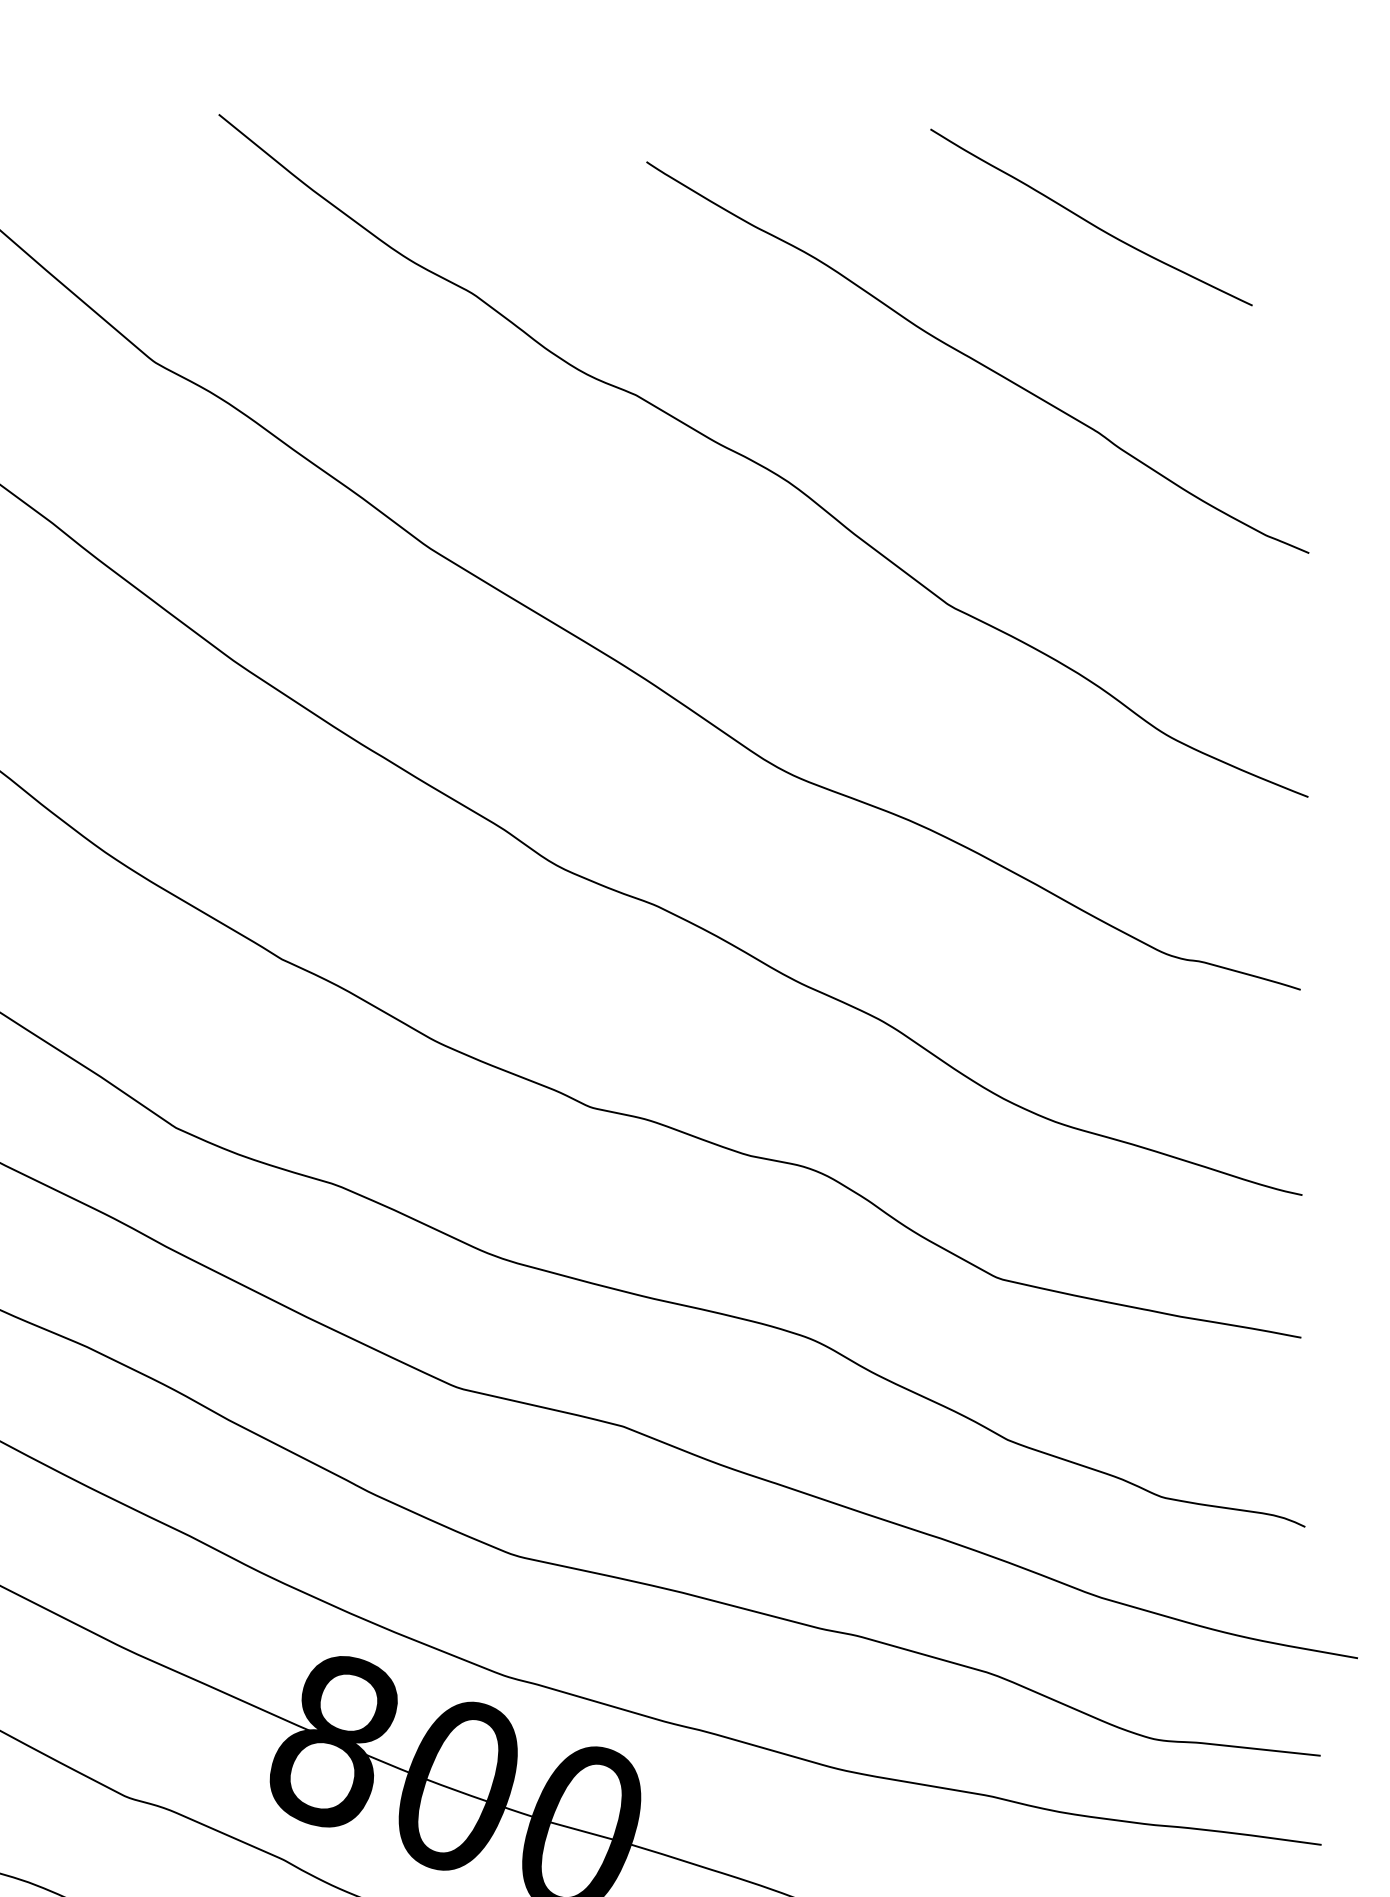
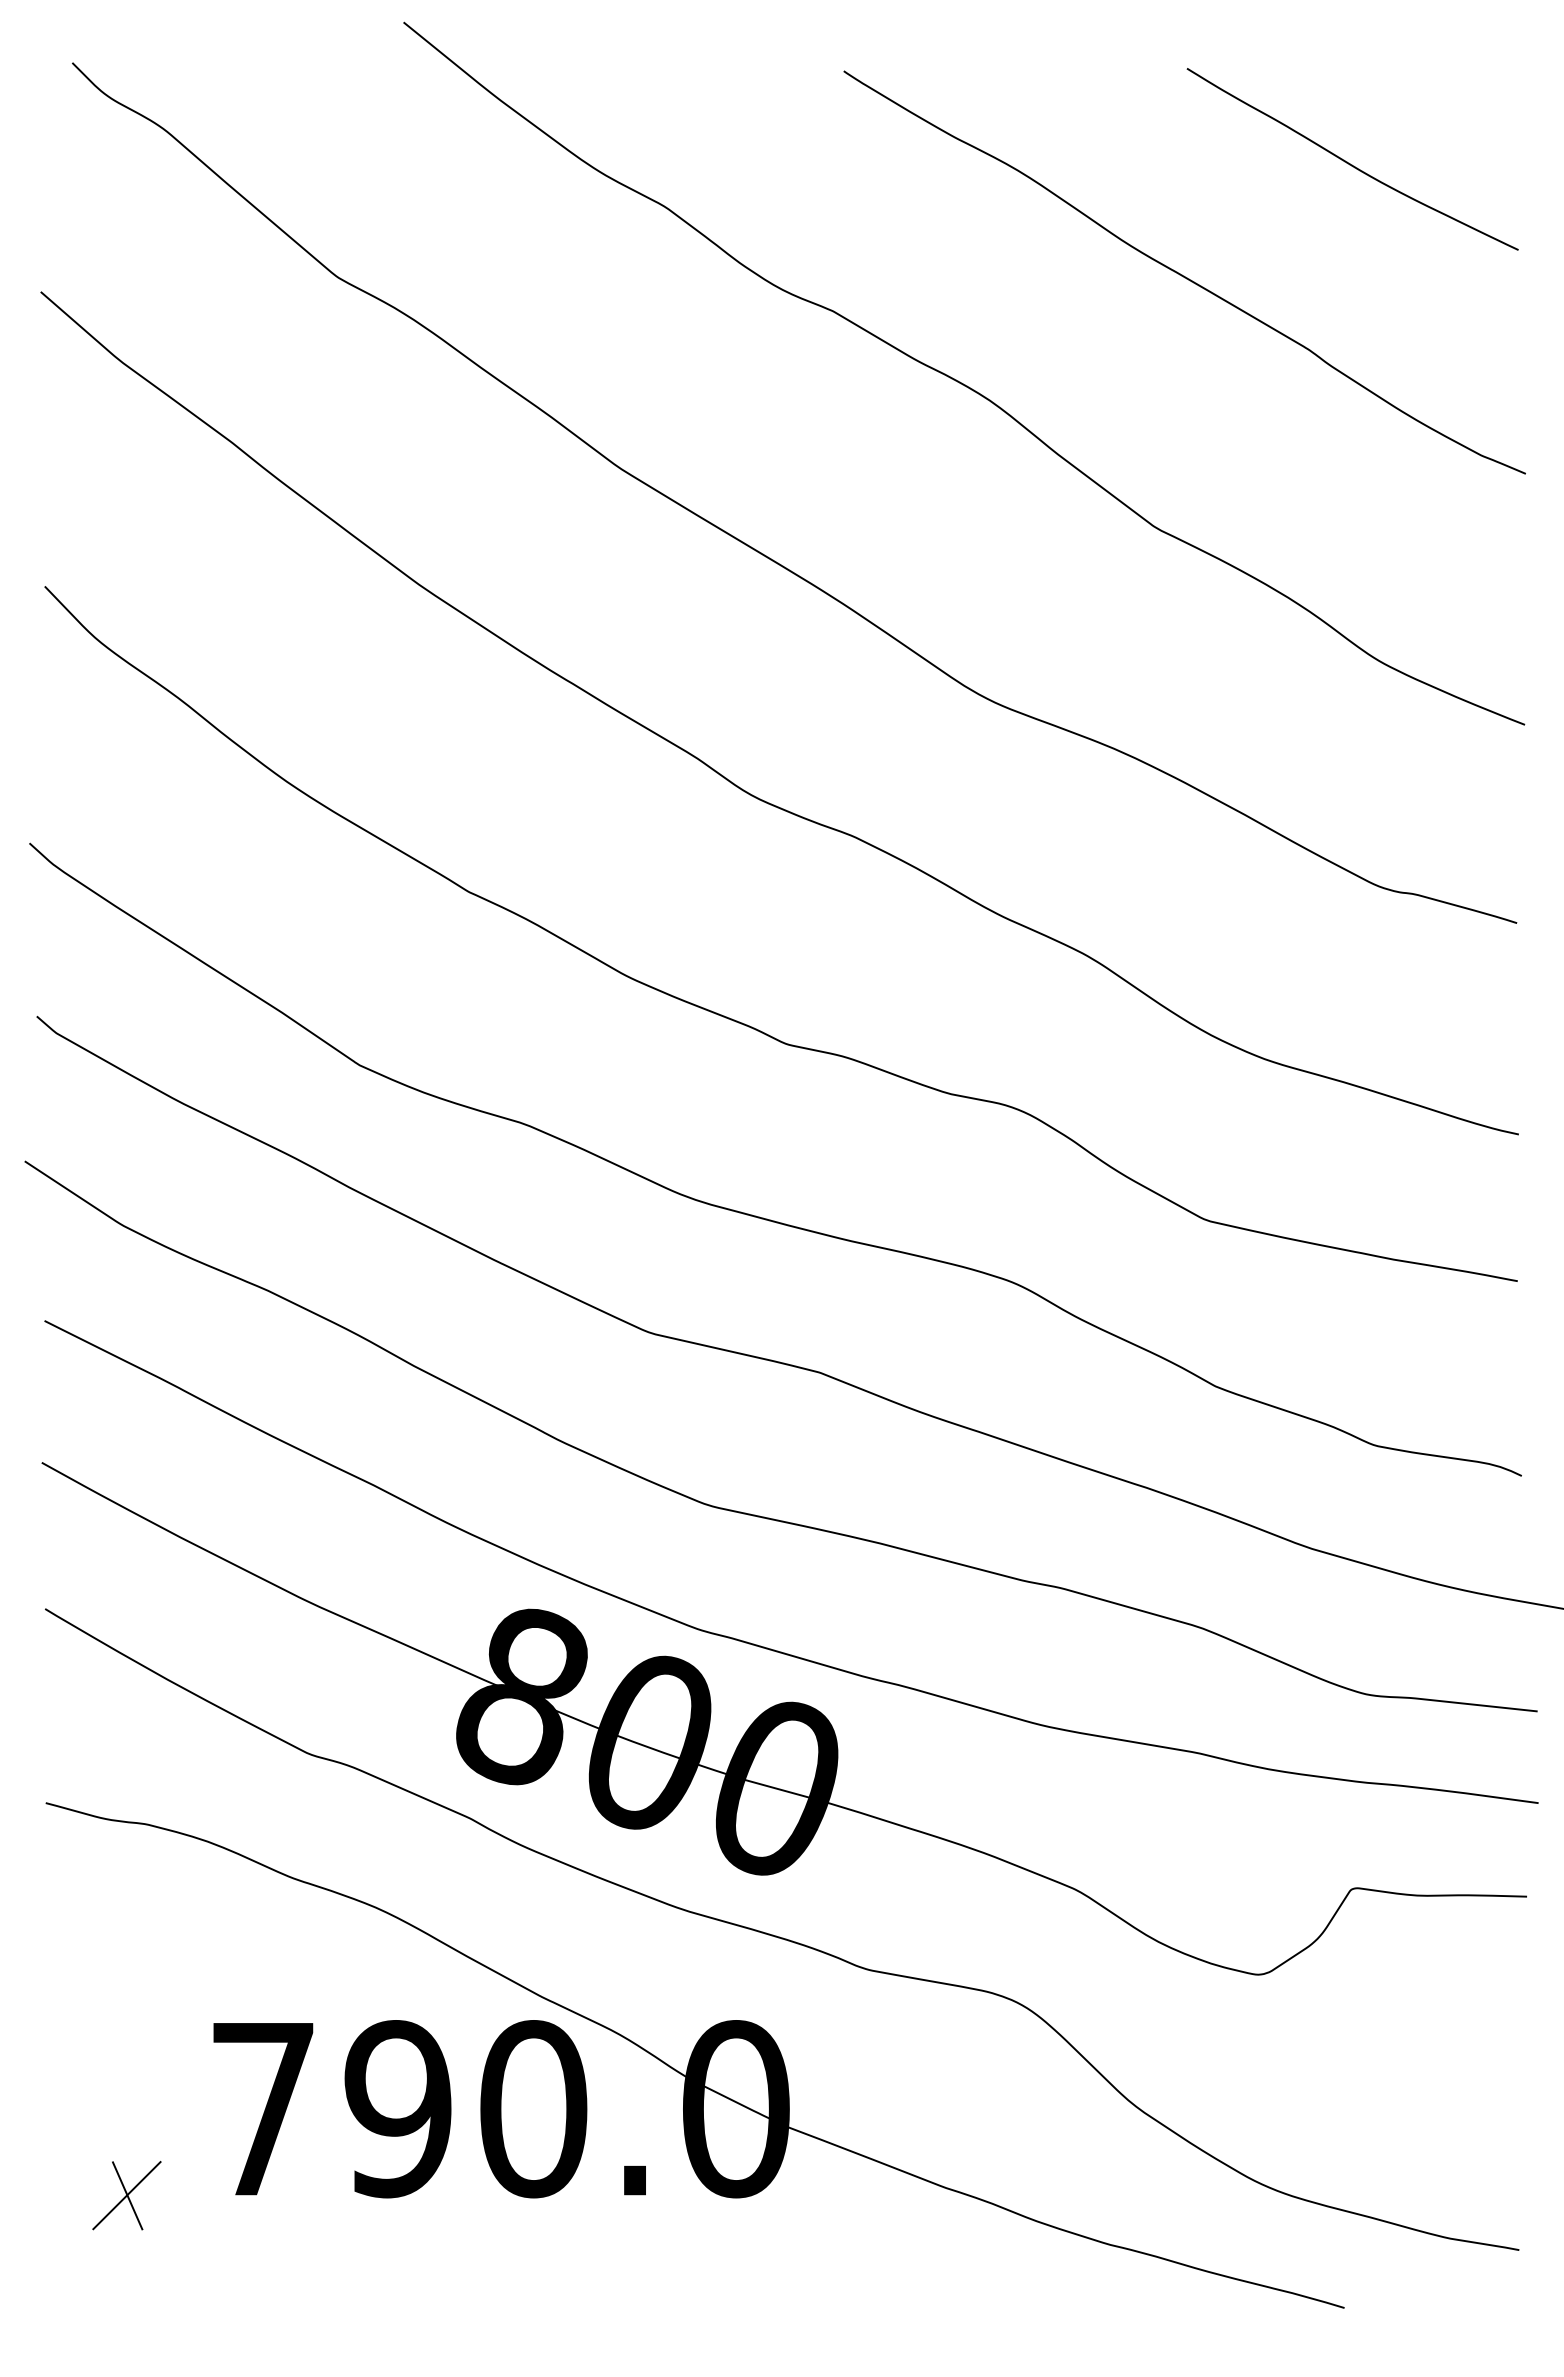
curve: (1089, 221) -> (1350, 163), moved

